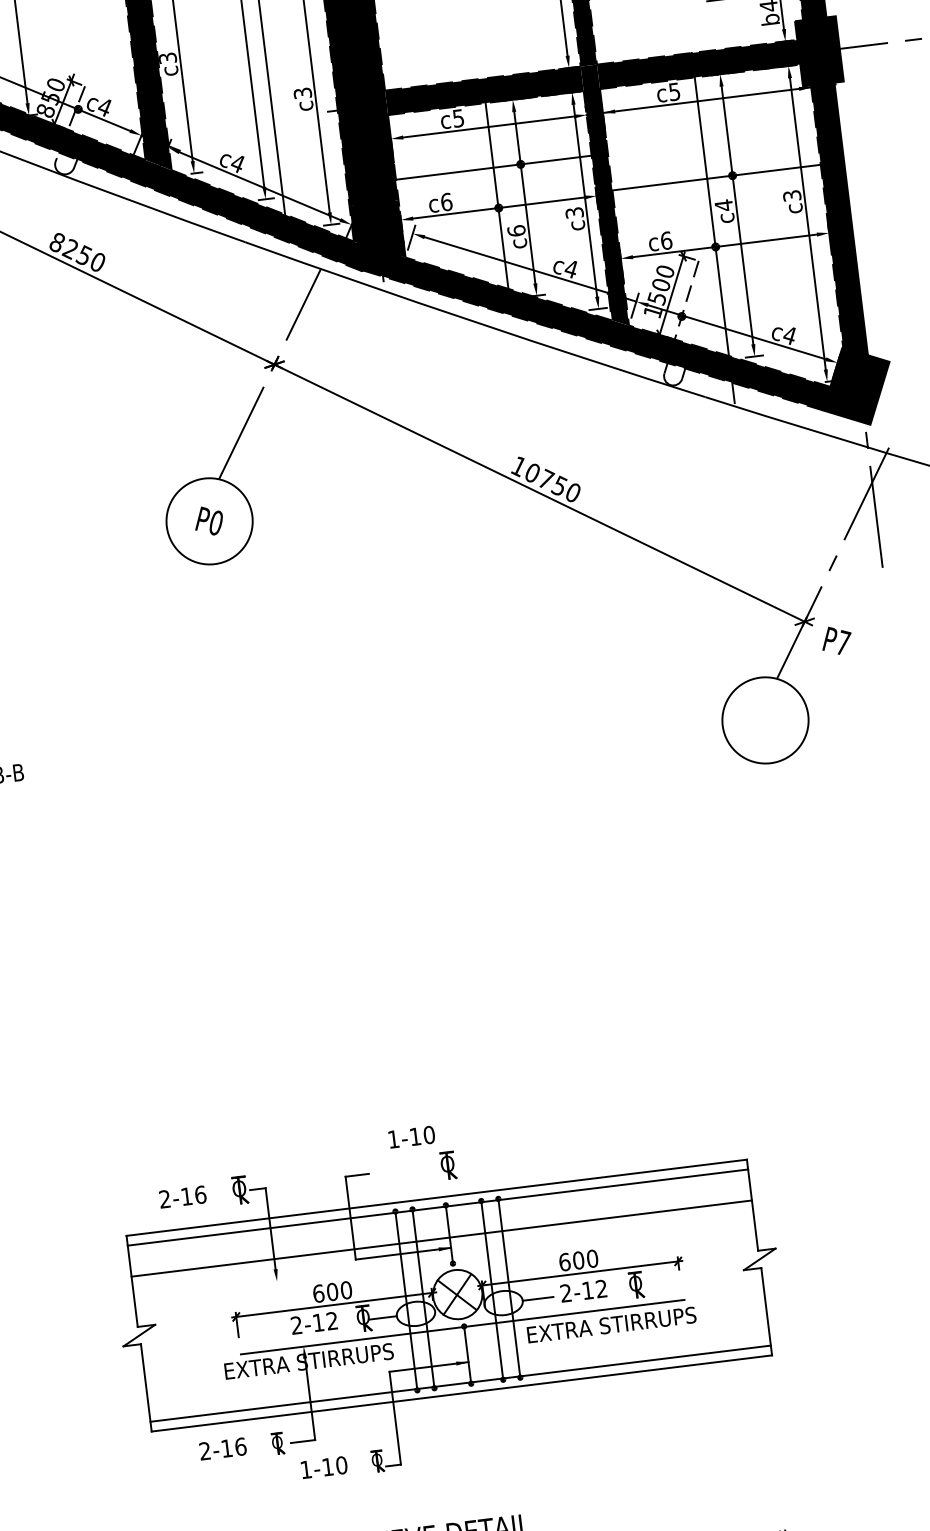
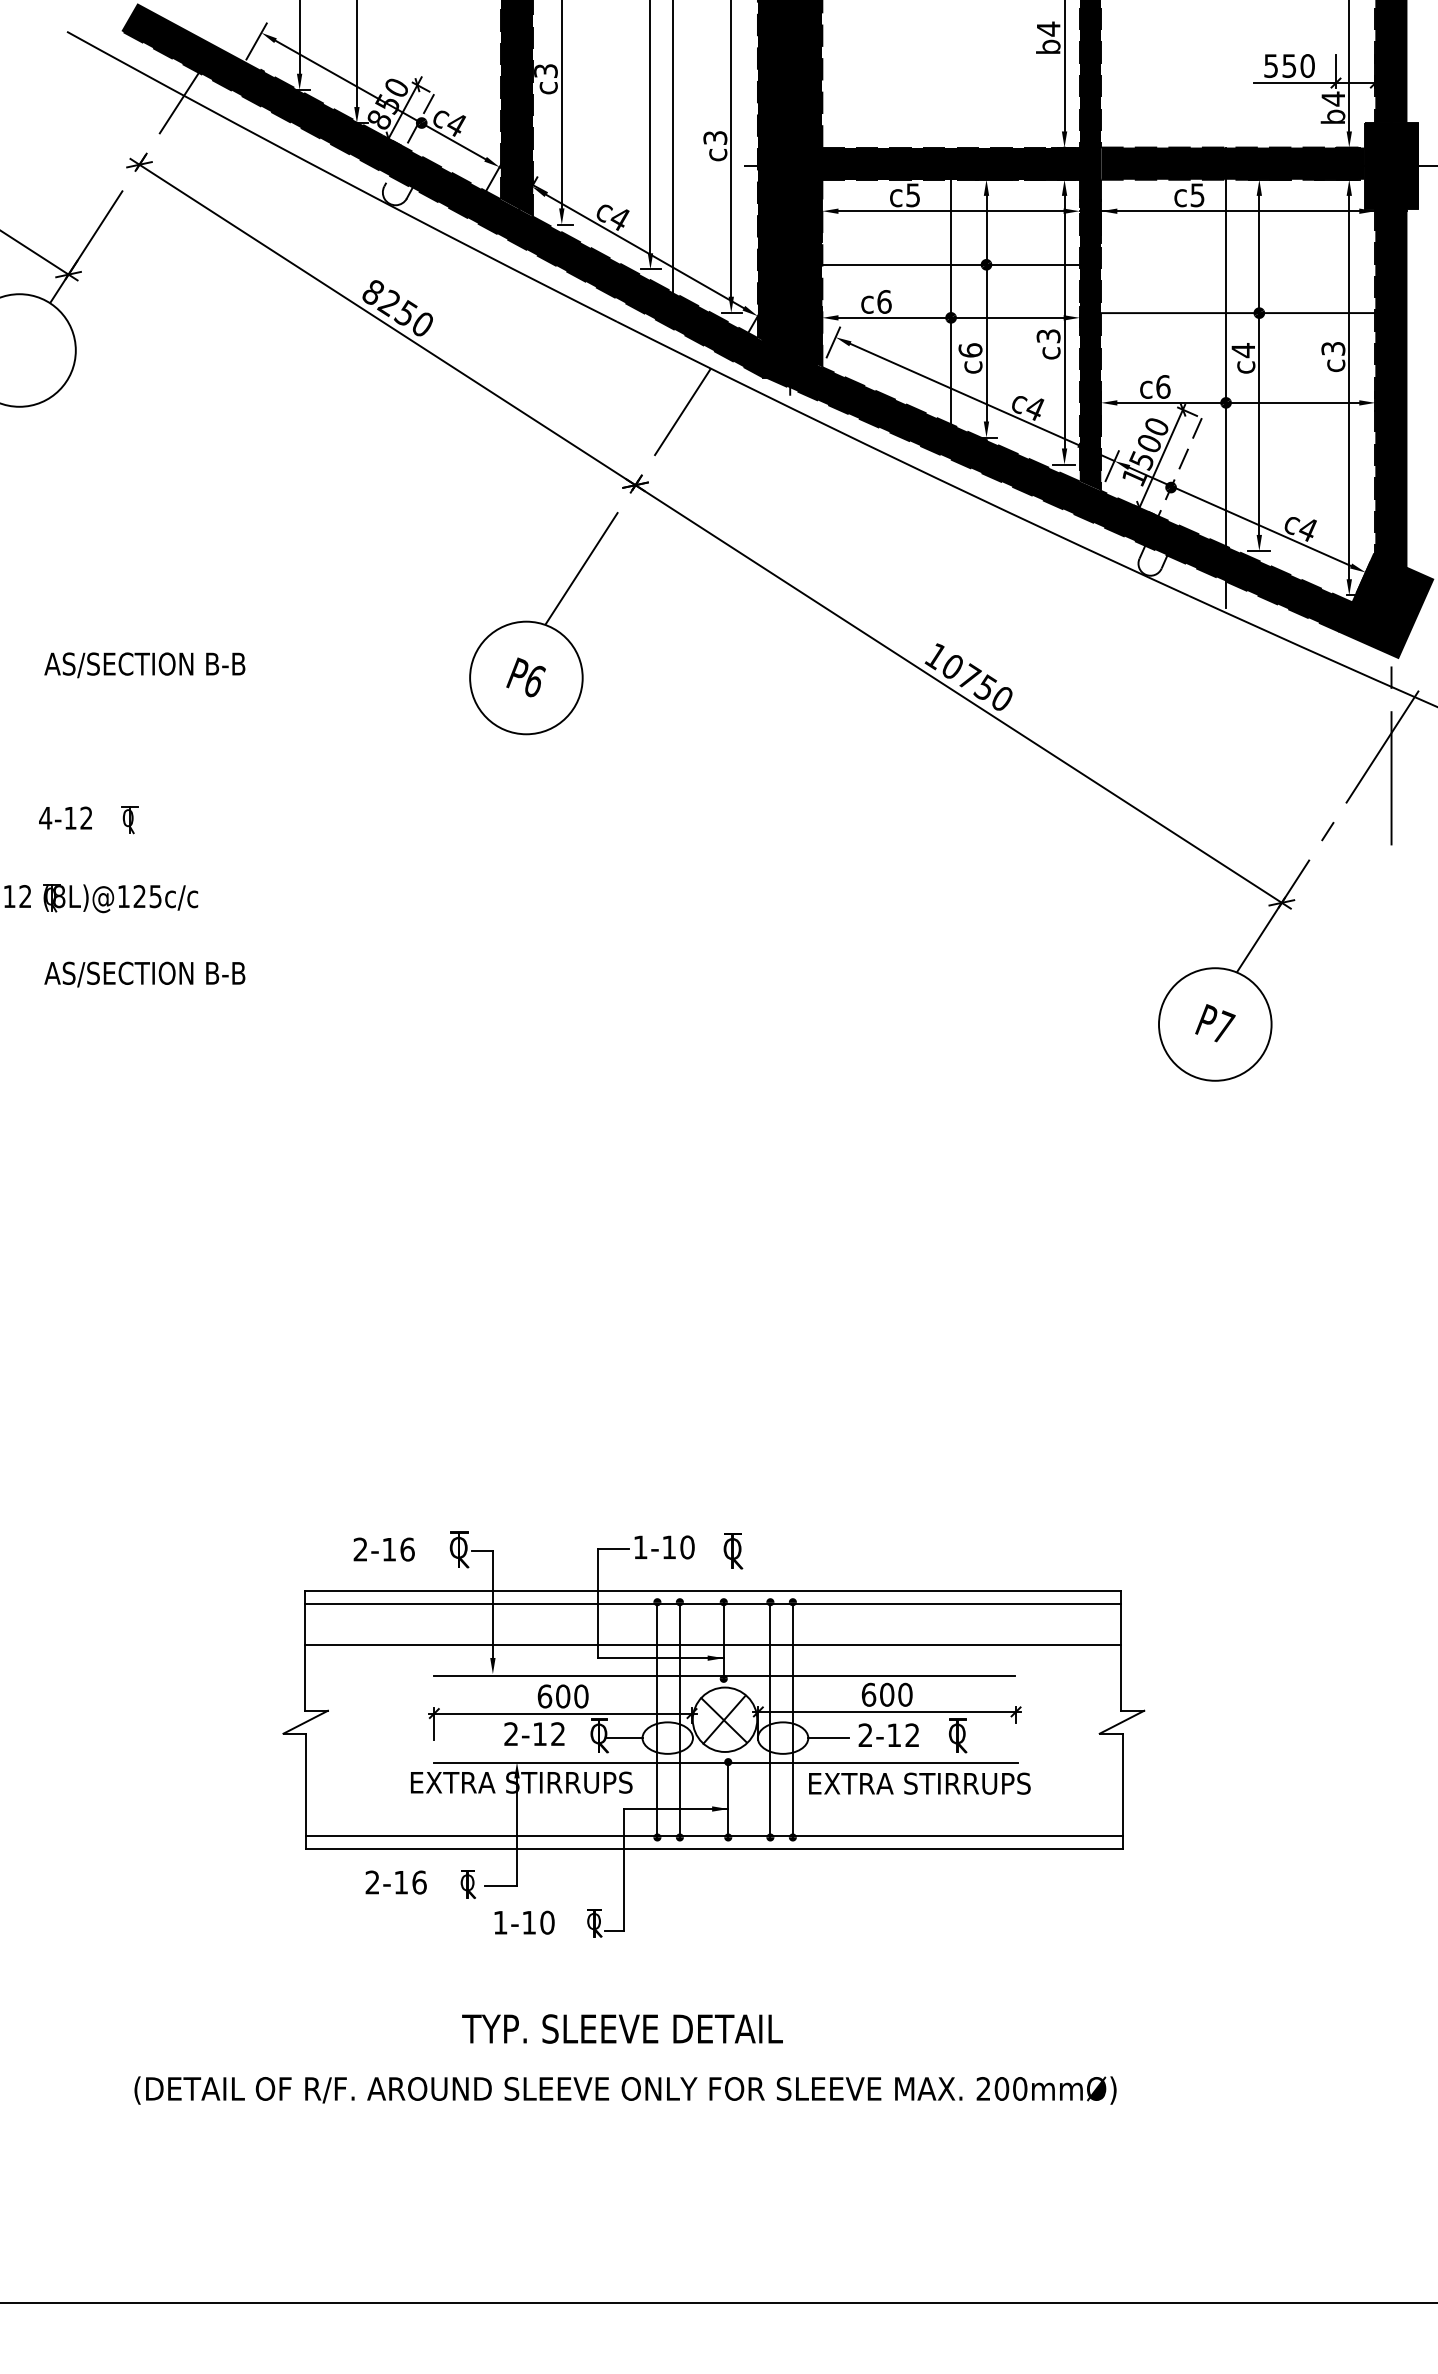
text: (216, 523) -> (535, 681), P0 -> P6
text: (836, 640) -> (1215, 1023), moved
text: (411, 1137) -> (664, 1547), moved
line: (453, 1260) -> (724, 1675), added

